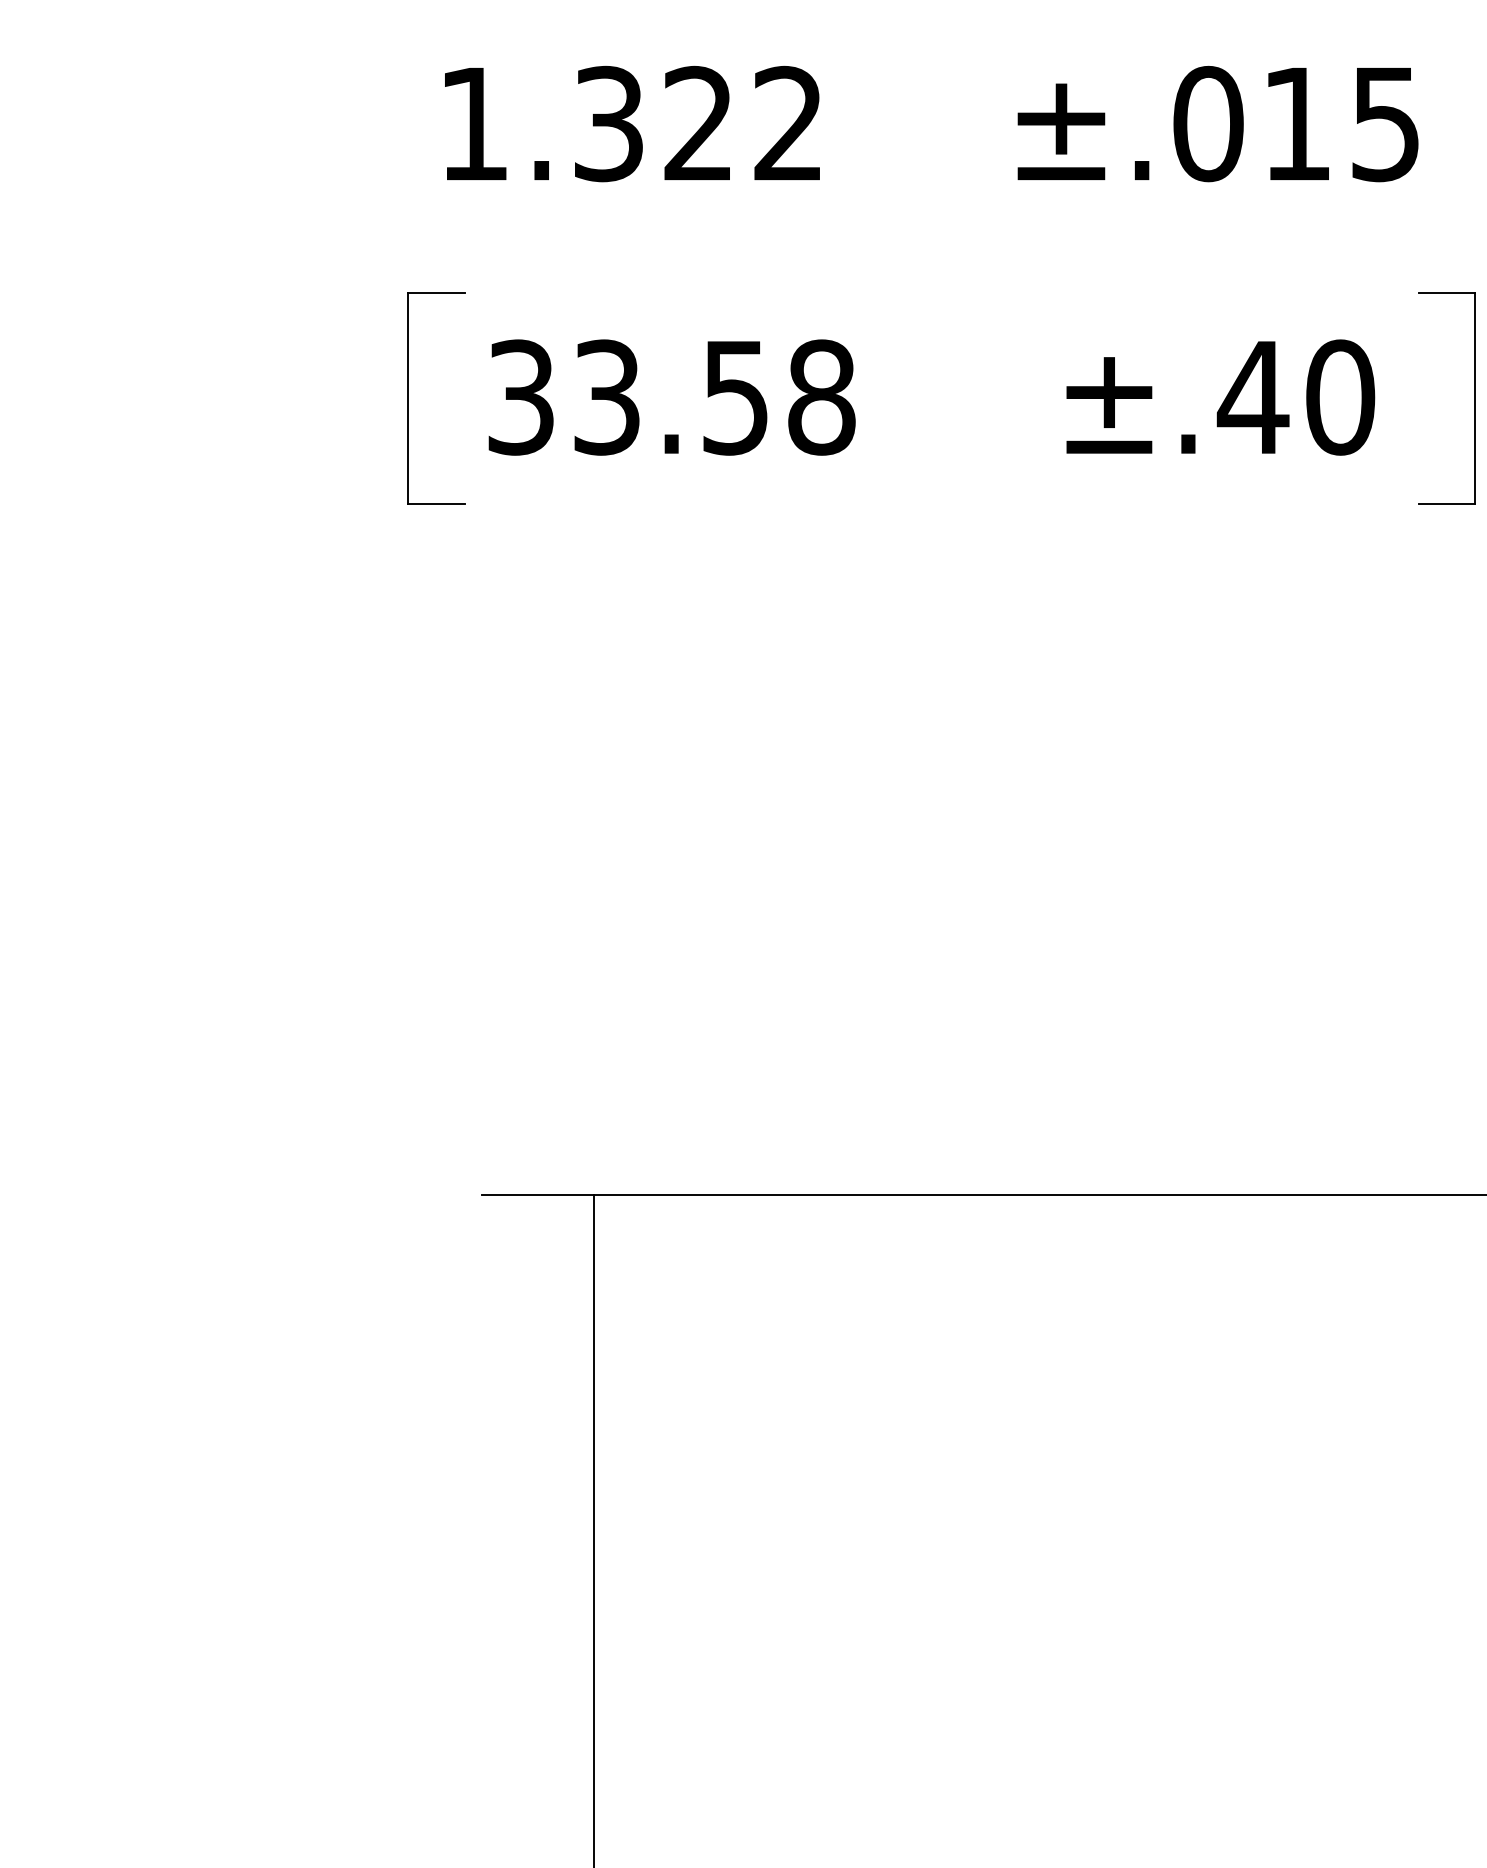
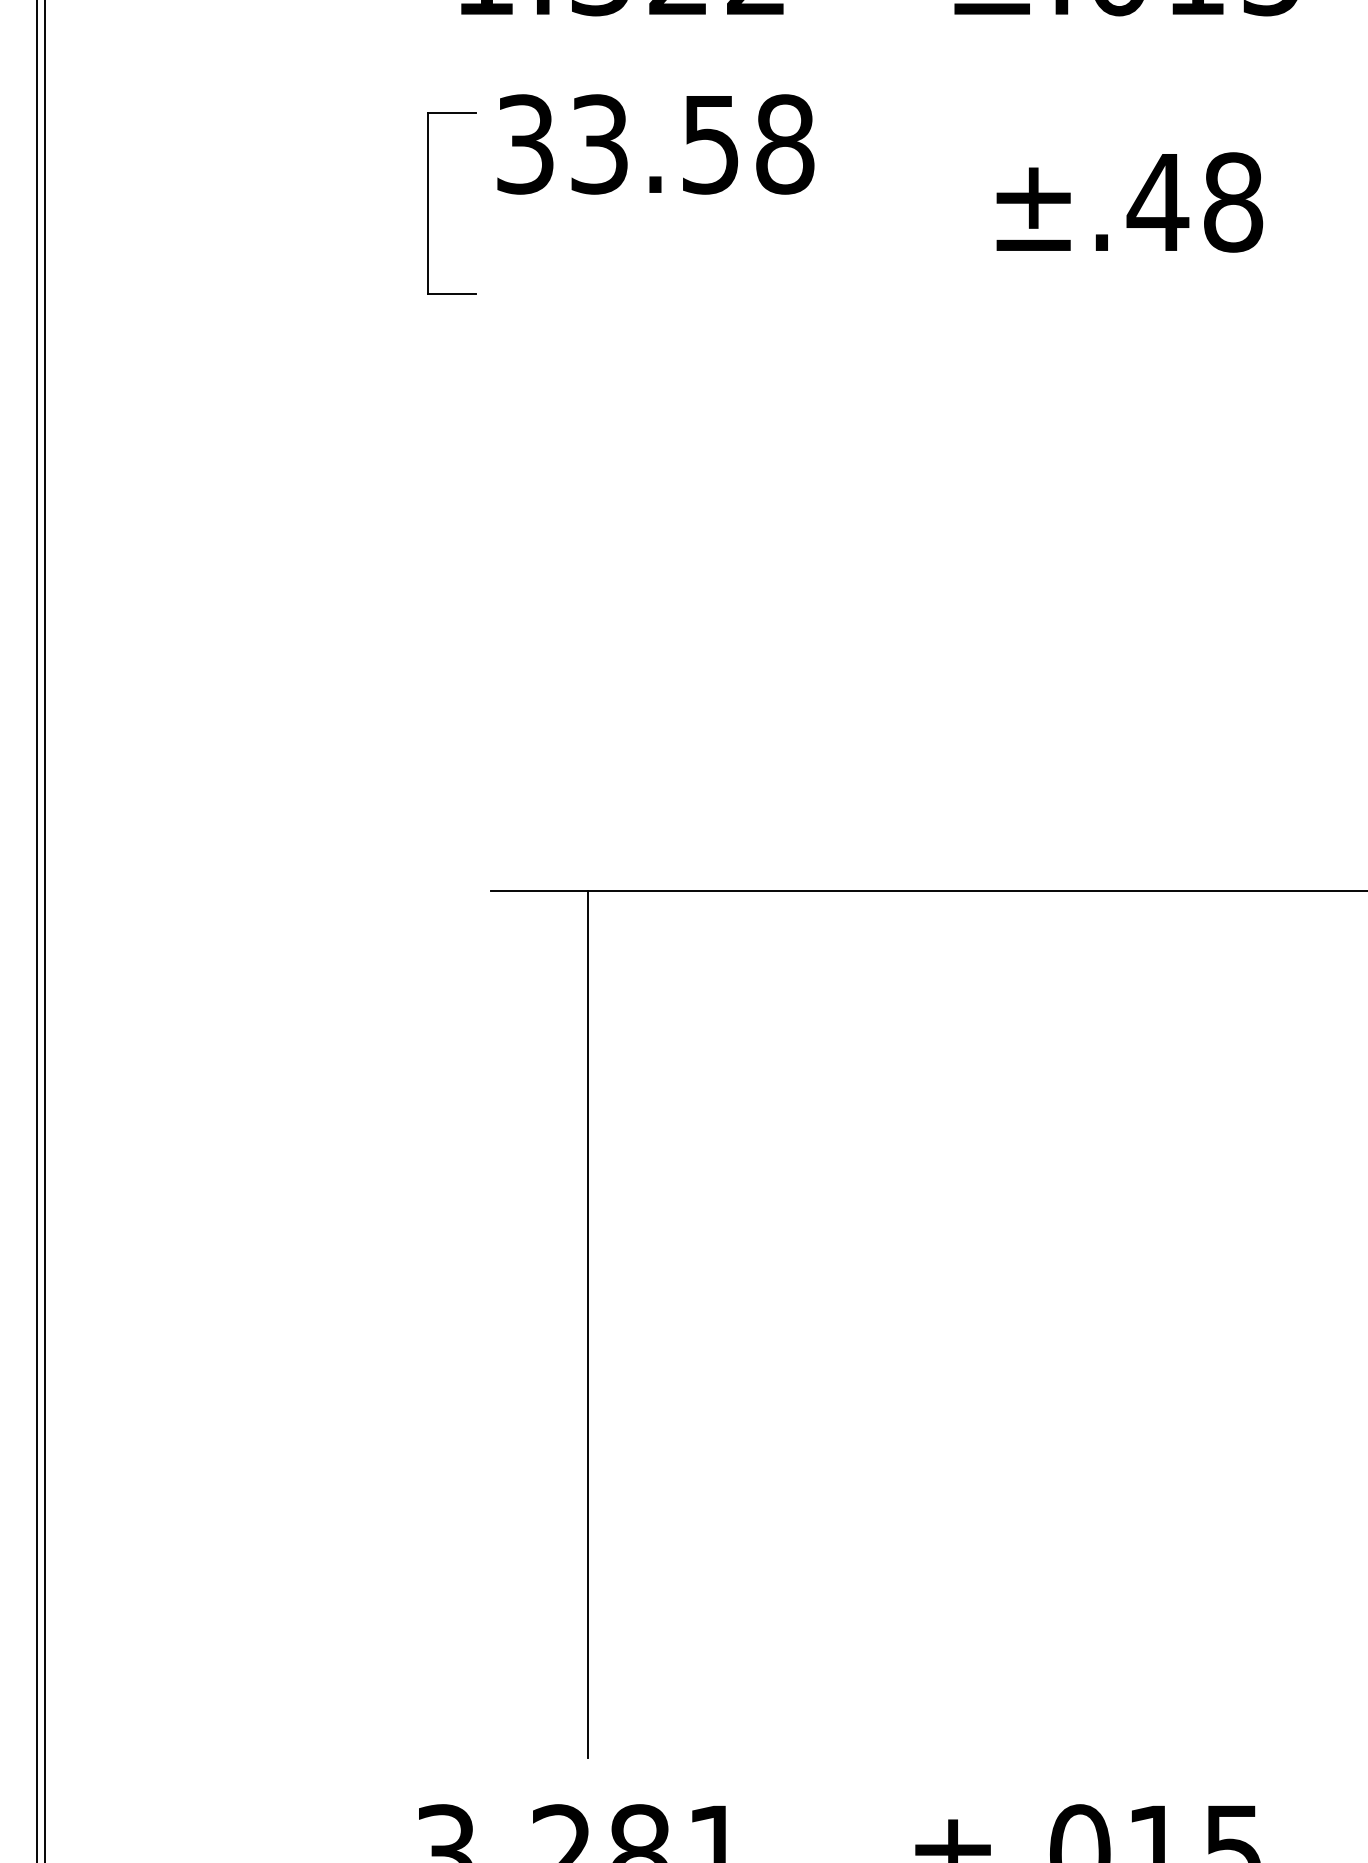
text: (671, 397) -> (655, 144), moved
text: (1340, 397) -> (1233, 202), ±.40 -> ±.48
part: (1473, 398) -> (1348, 203), removed

